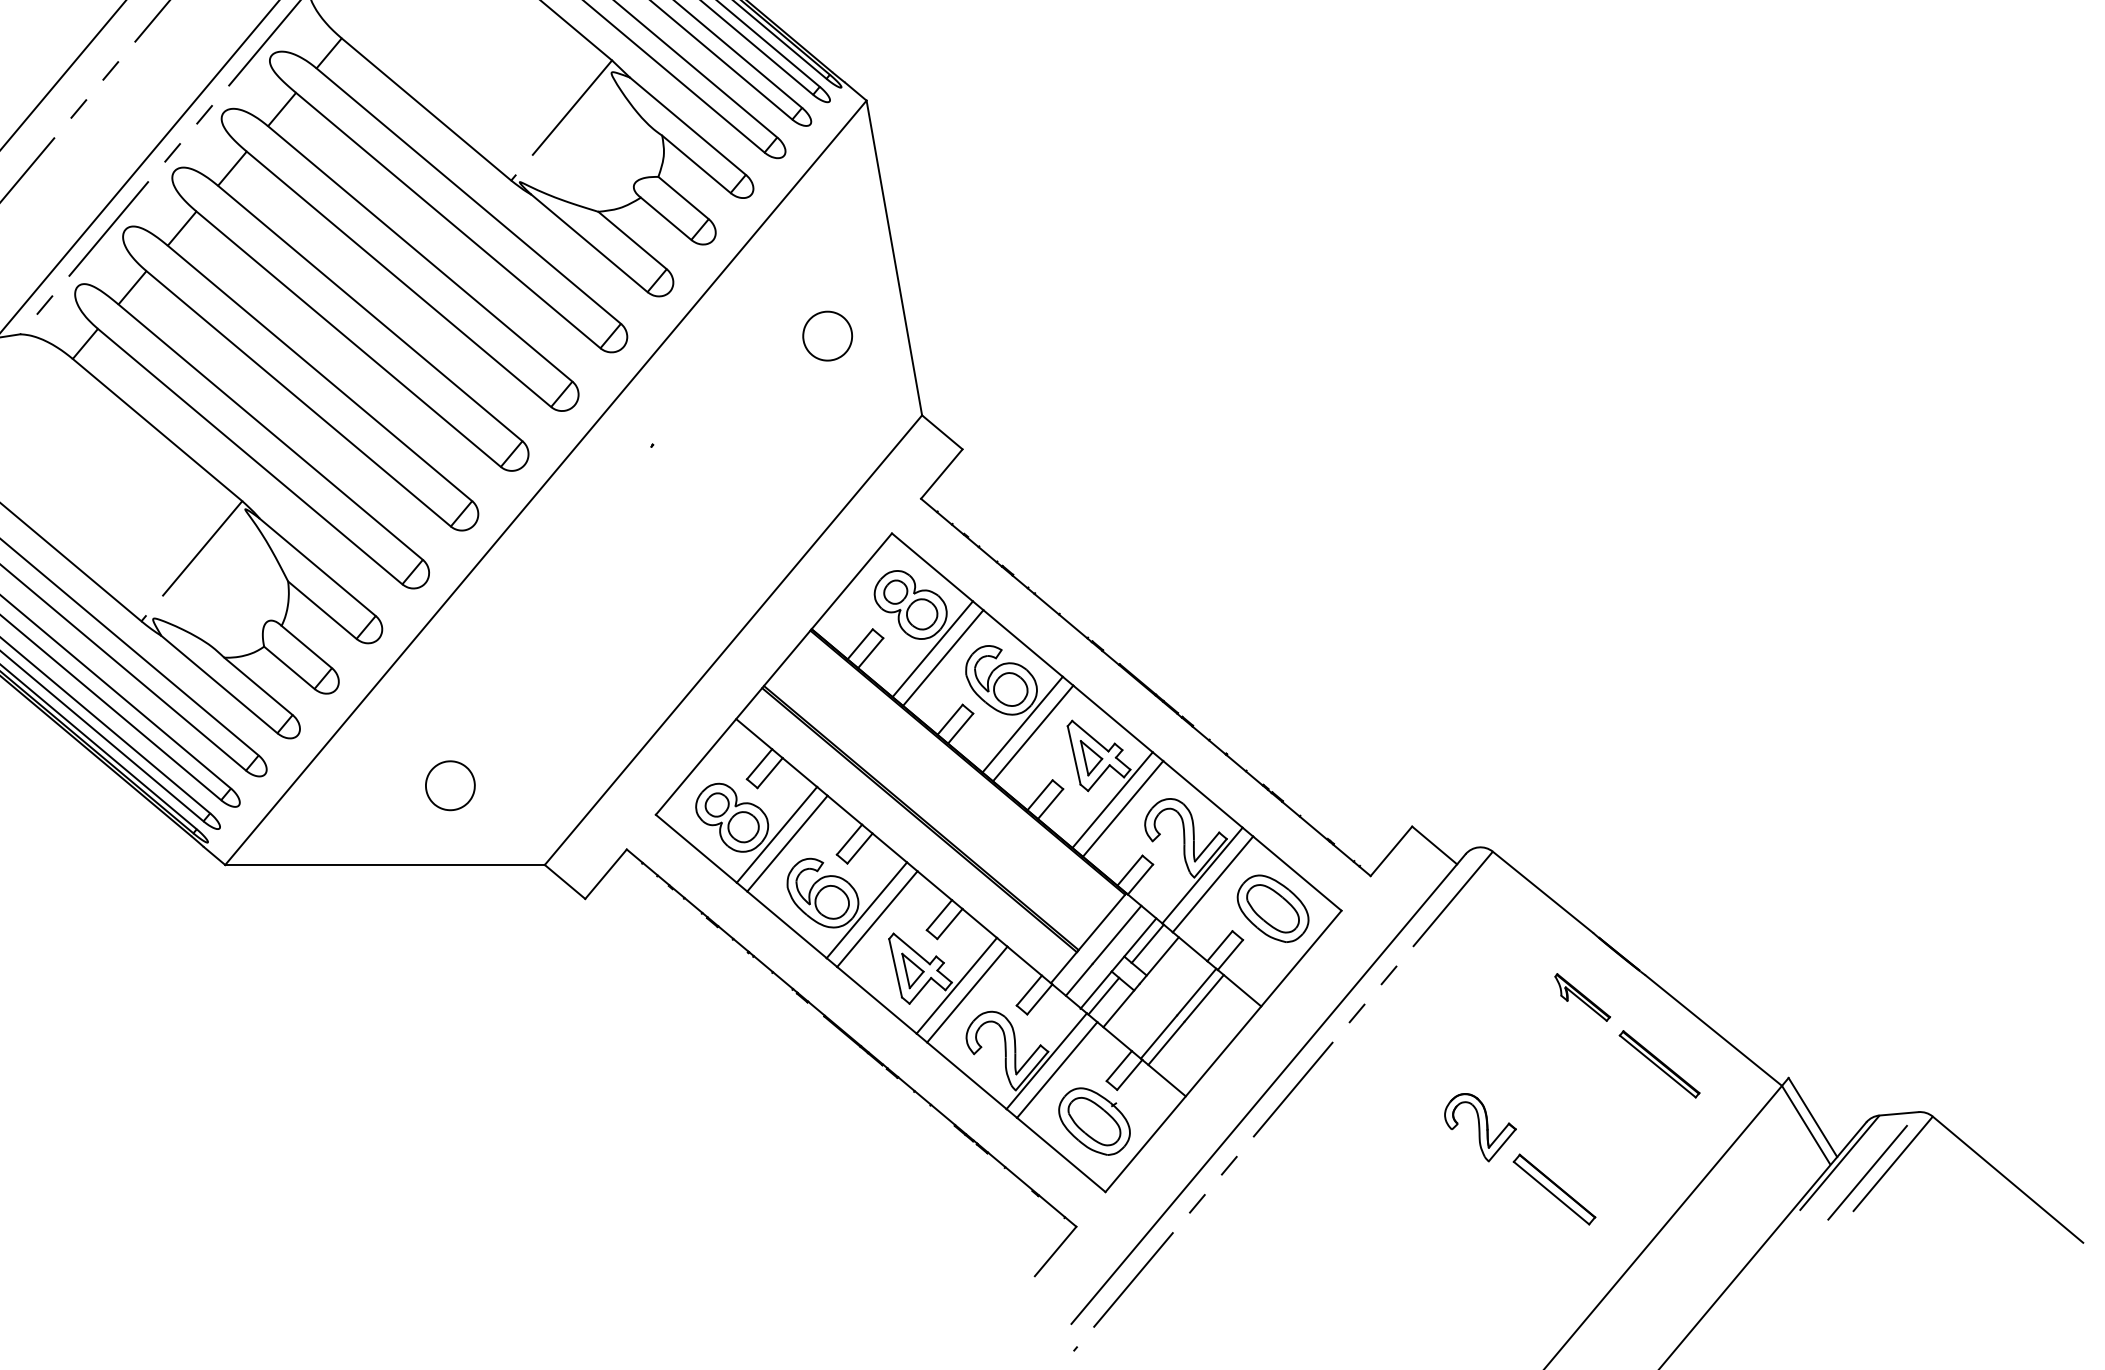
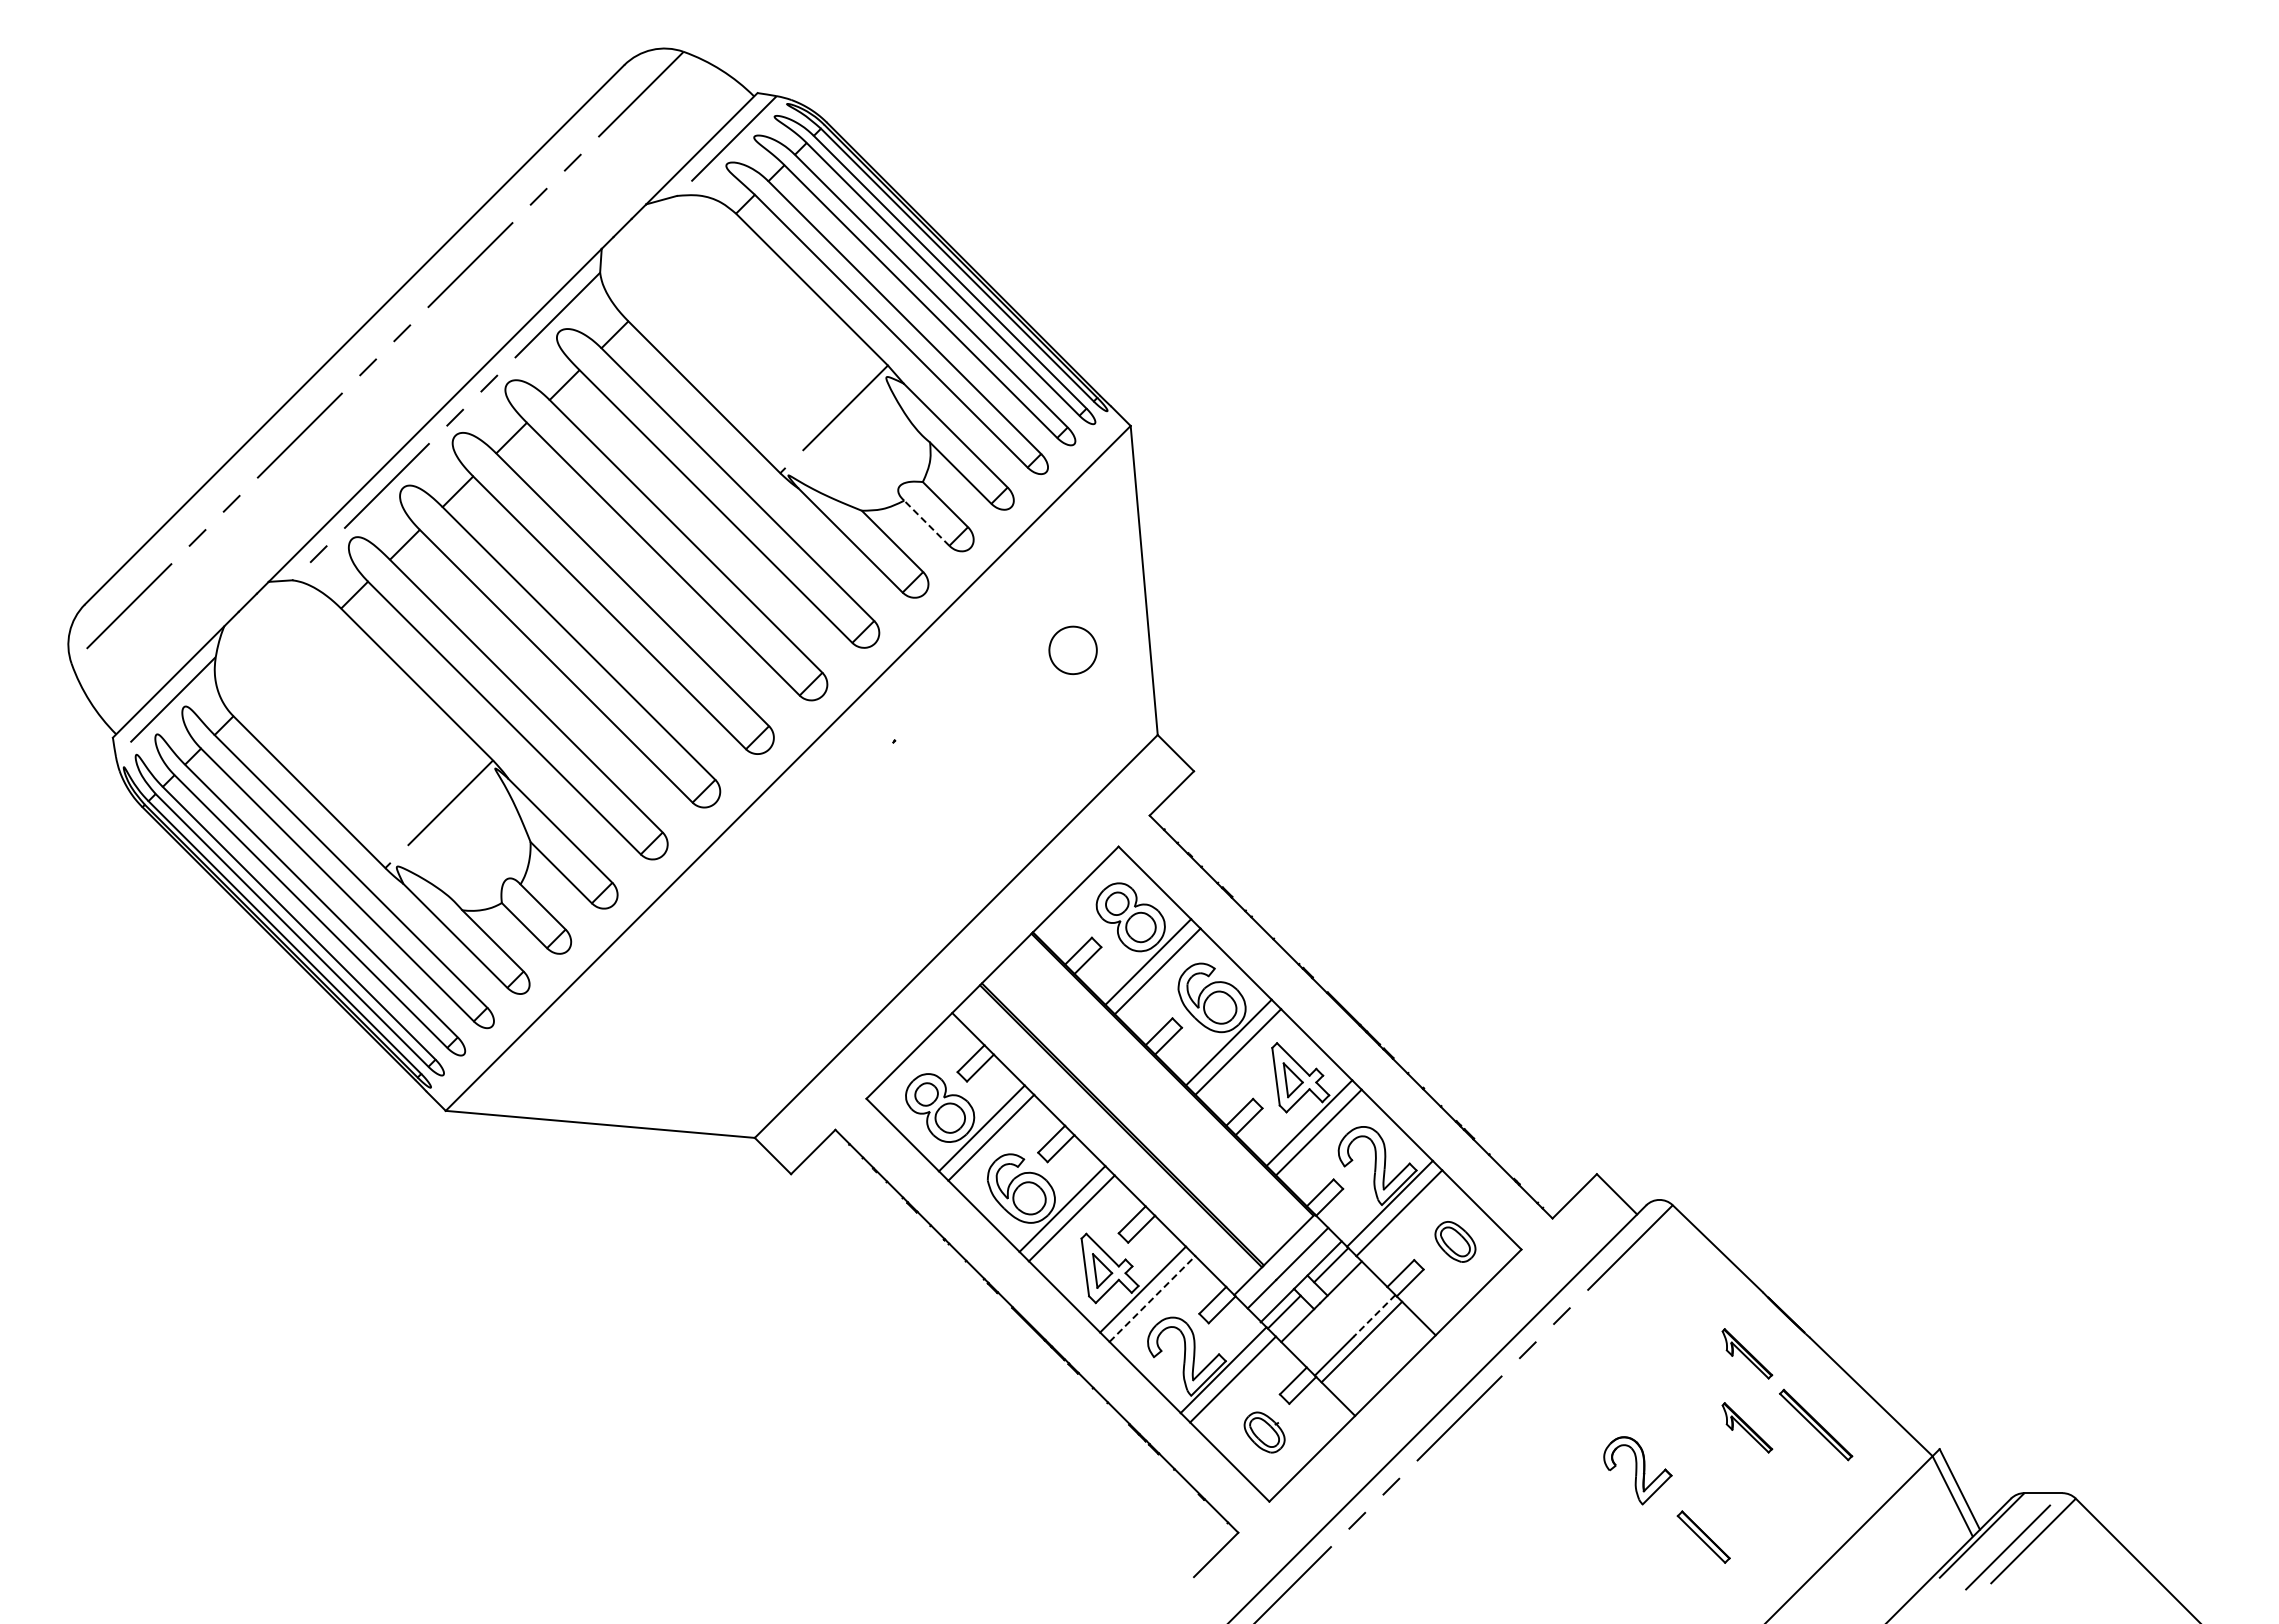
line: (665, 219) -> (926, 523), solid -> dashed
part: (449, 785) -> (669, 1052), removed
part: (1273, 908) -> (1455, 1241), size x0.6
line: (1196, 991) -> (1374, 1315), solid -> dashed
line: (967, 994) -> (1152, 1298), solid -> dashed
part: (1589, 1073) -> (1747, 1427), added
part: (1094, 1121) -> (1264, 1432), size x0.6
part: (1554, 1188) -> (1703, 1536), size x0.7

